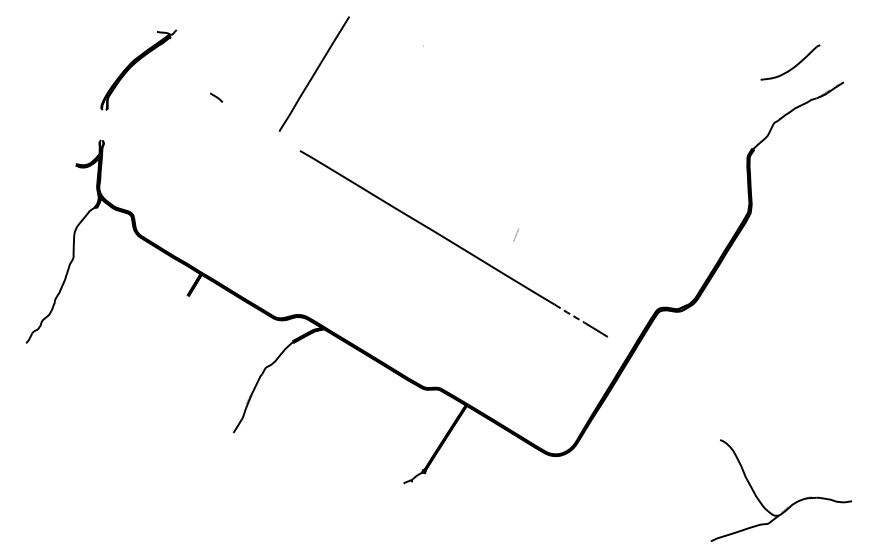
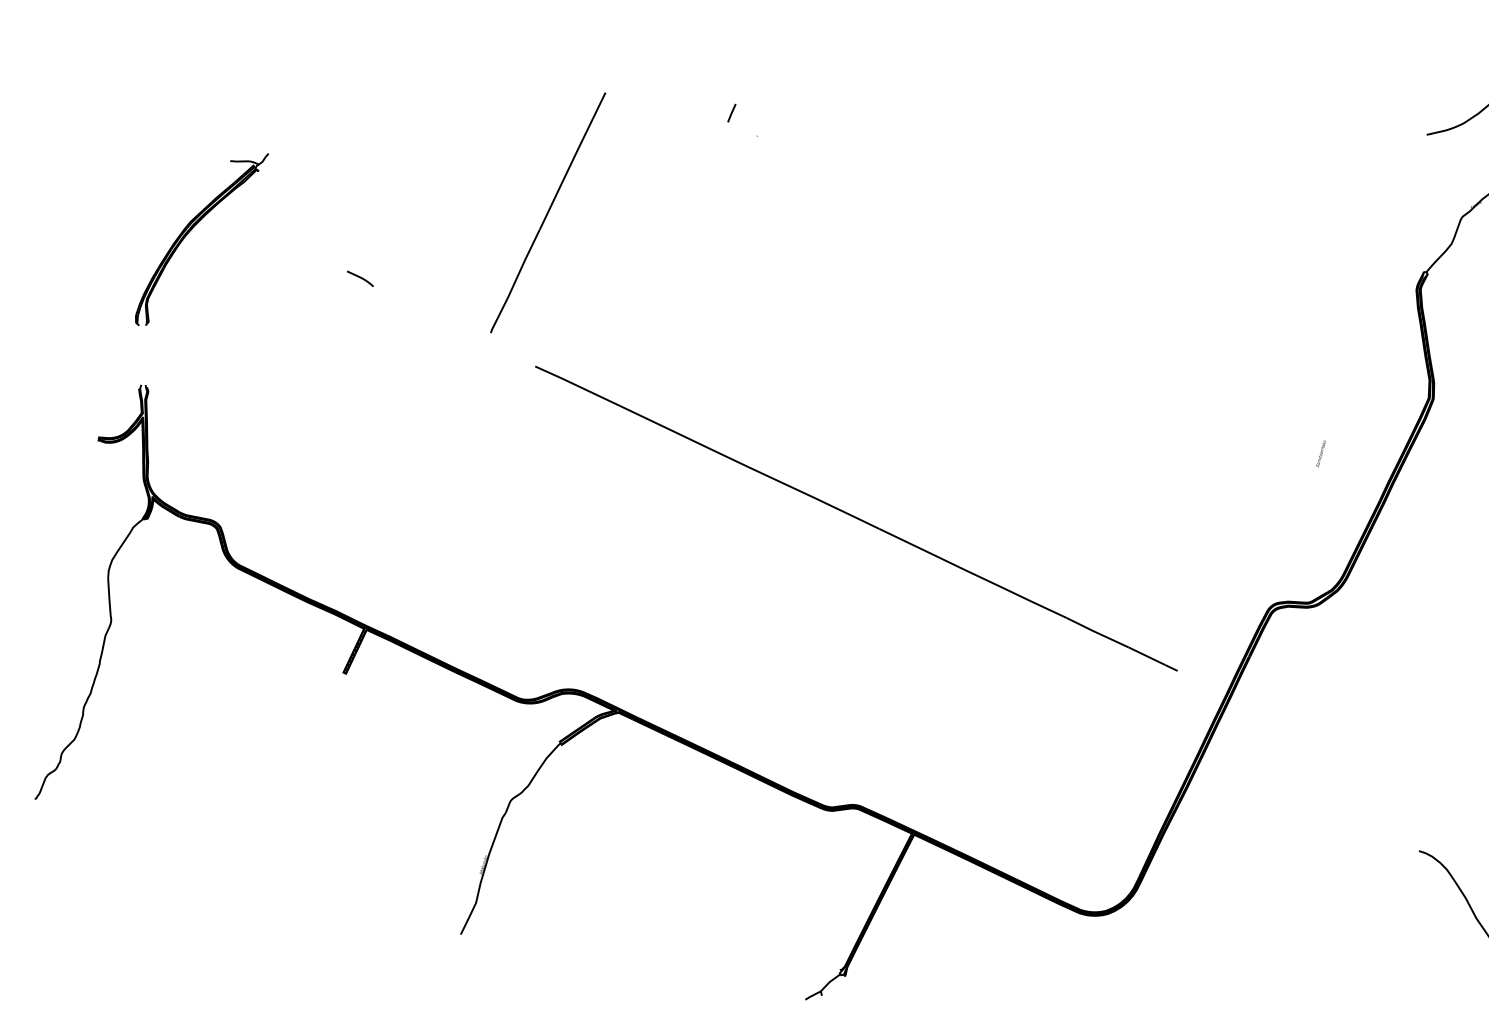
line: (411, 32) -> (730, 111), added
text: (515, 234) -> (1319, 452), moved
line: (568, 313) -> (1095, 632), dashed -> solid

